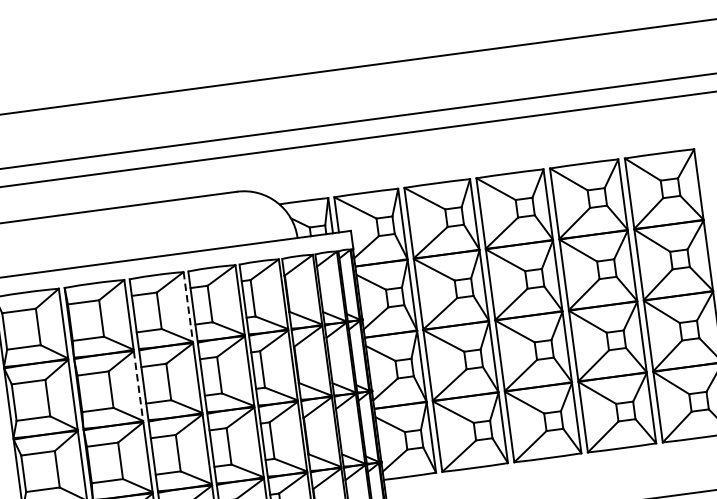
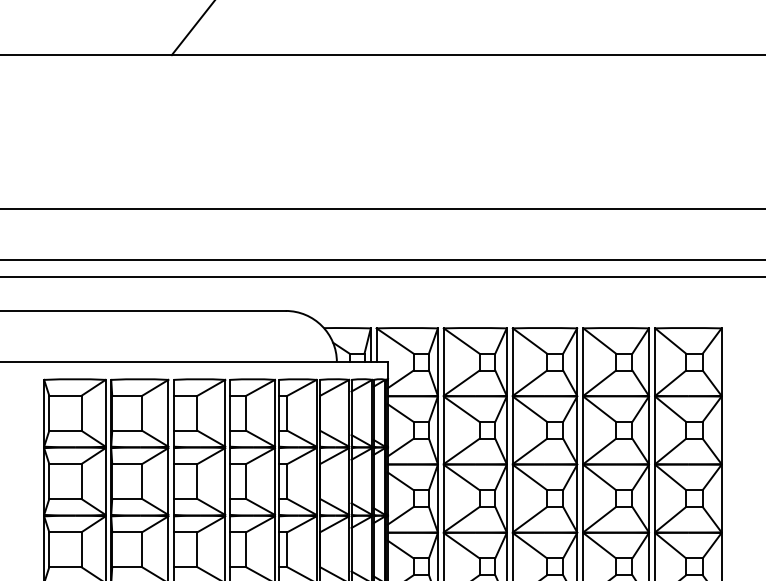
line: (188, 307) -> (225, 413), dashed -> solid
line: (138, 387) -> (168, 482), dashed -> solid

